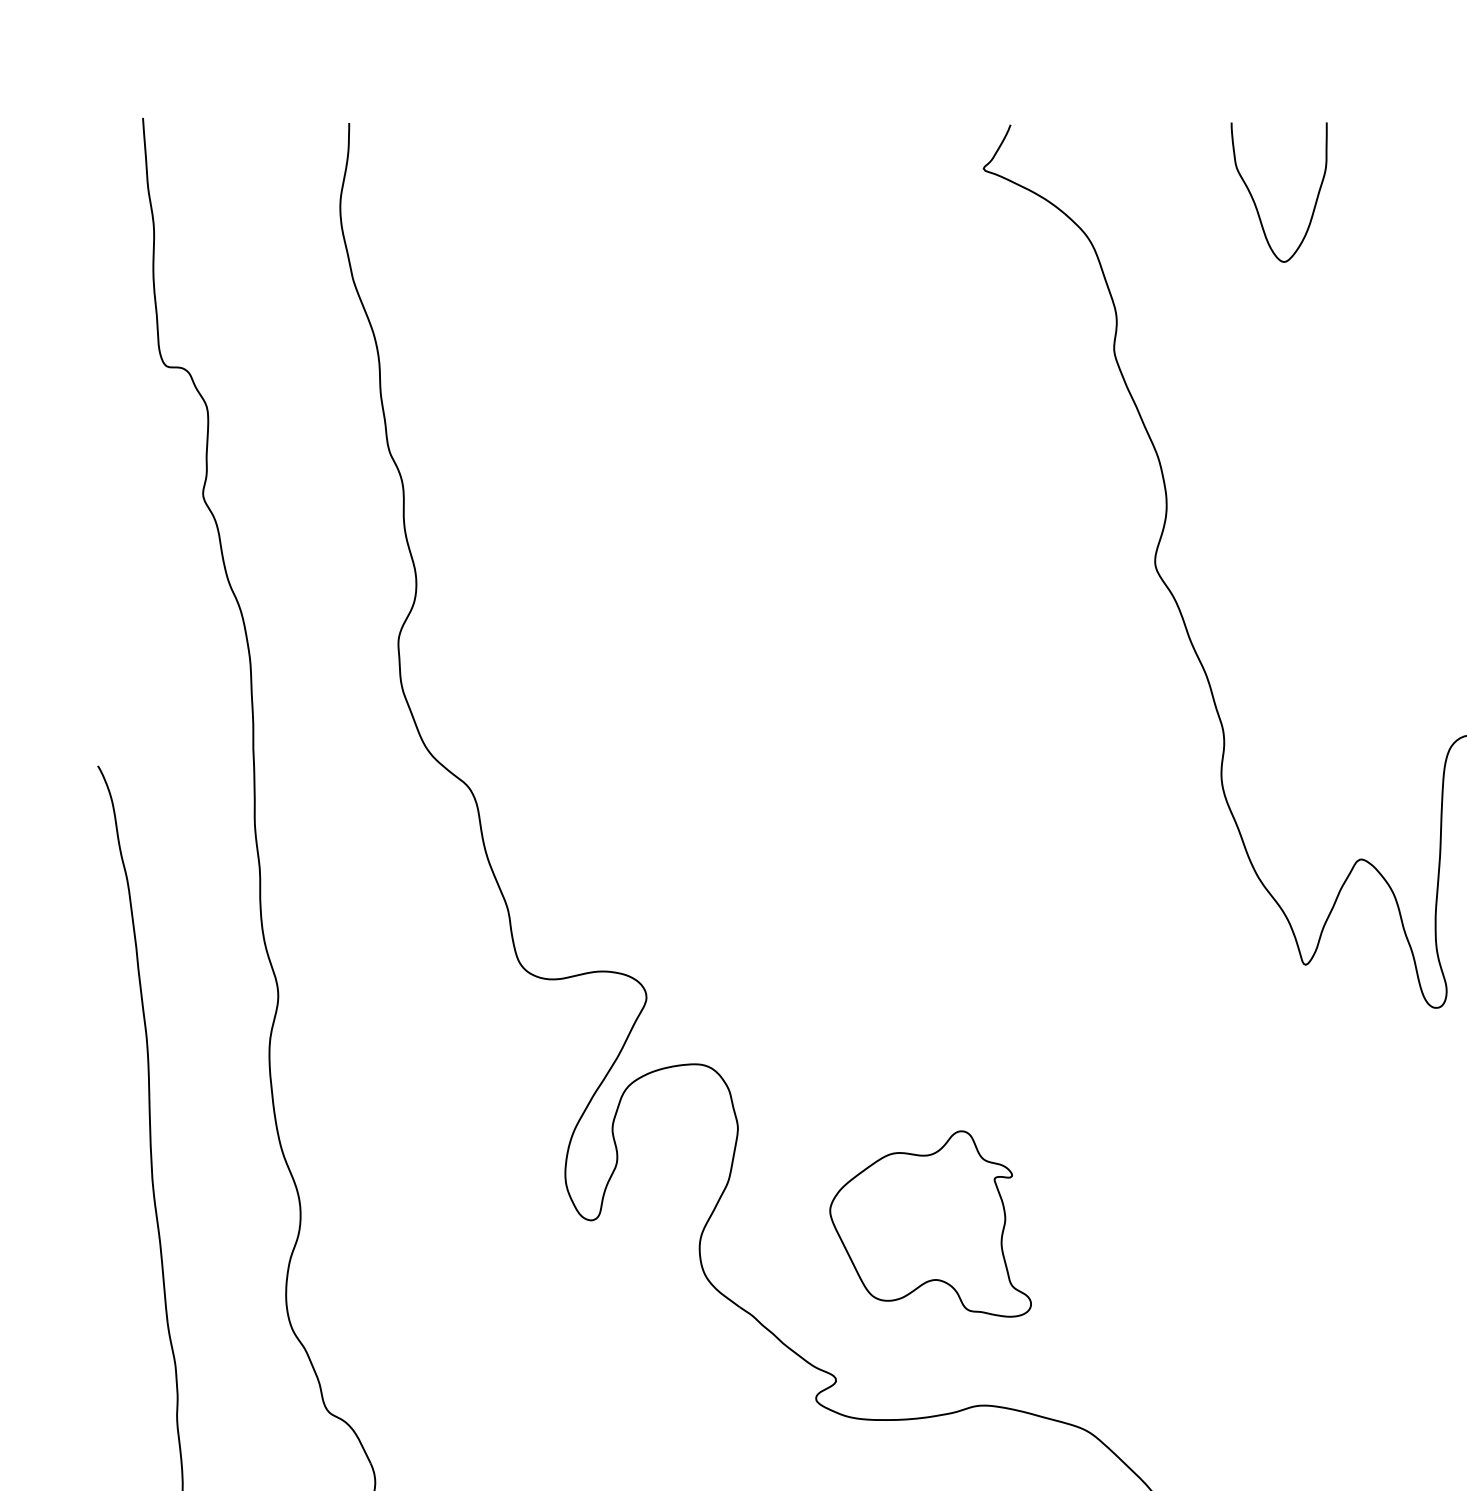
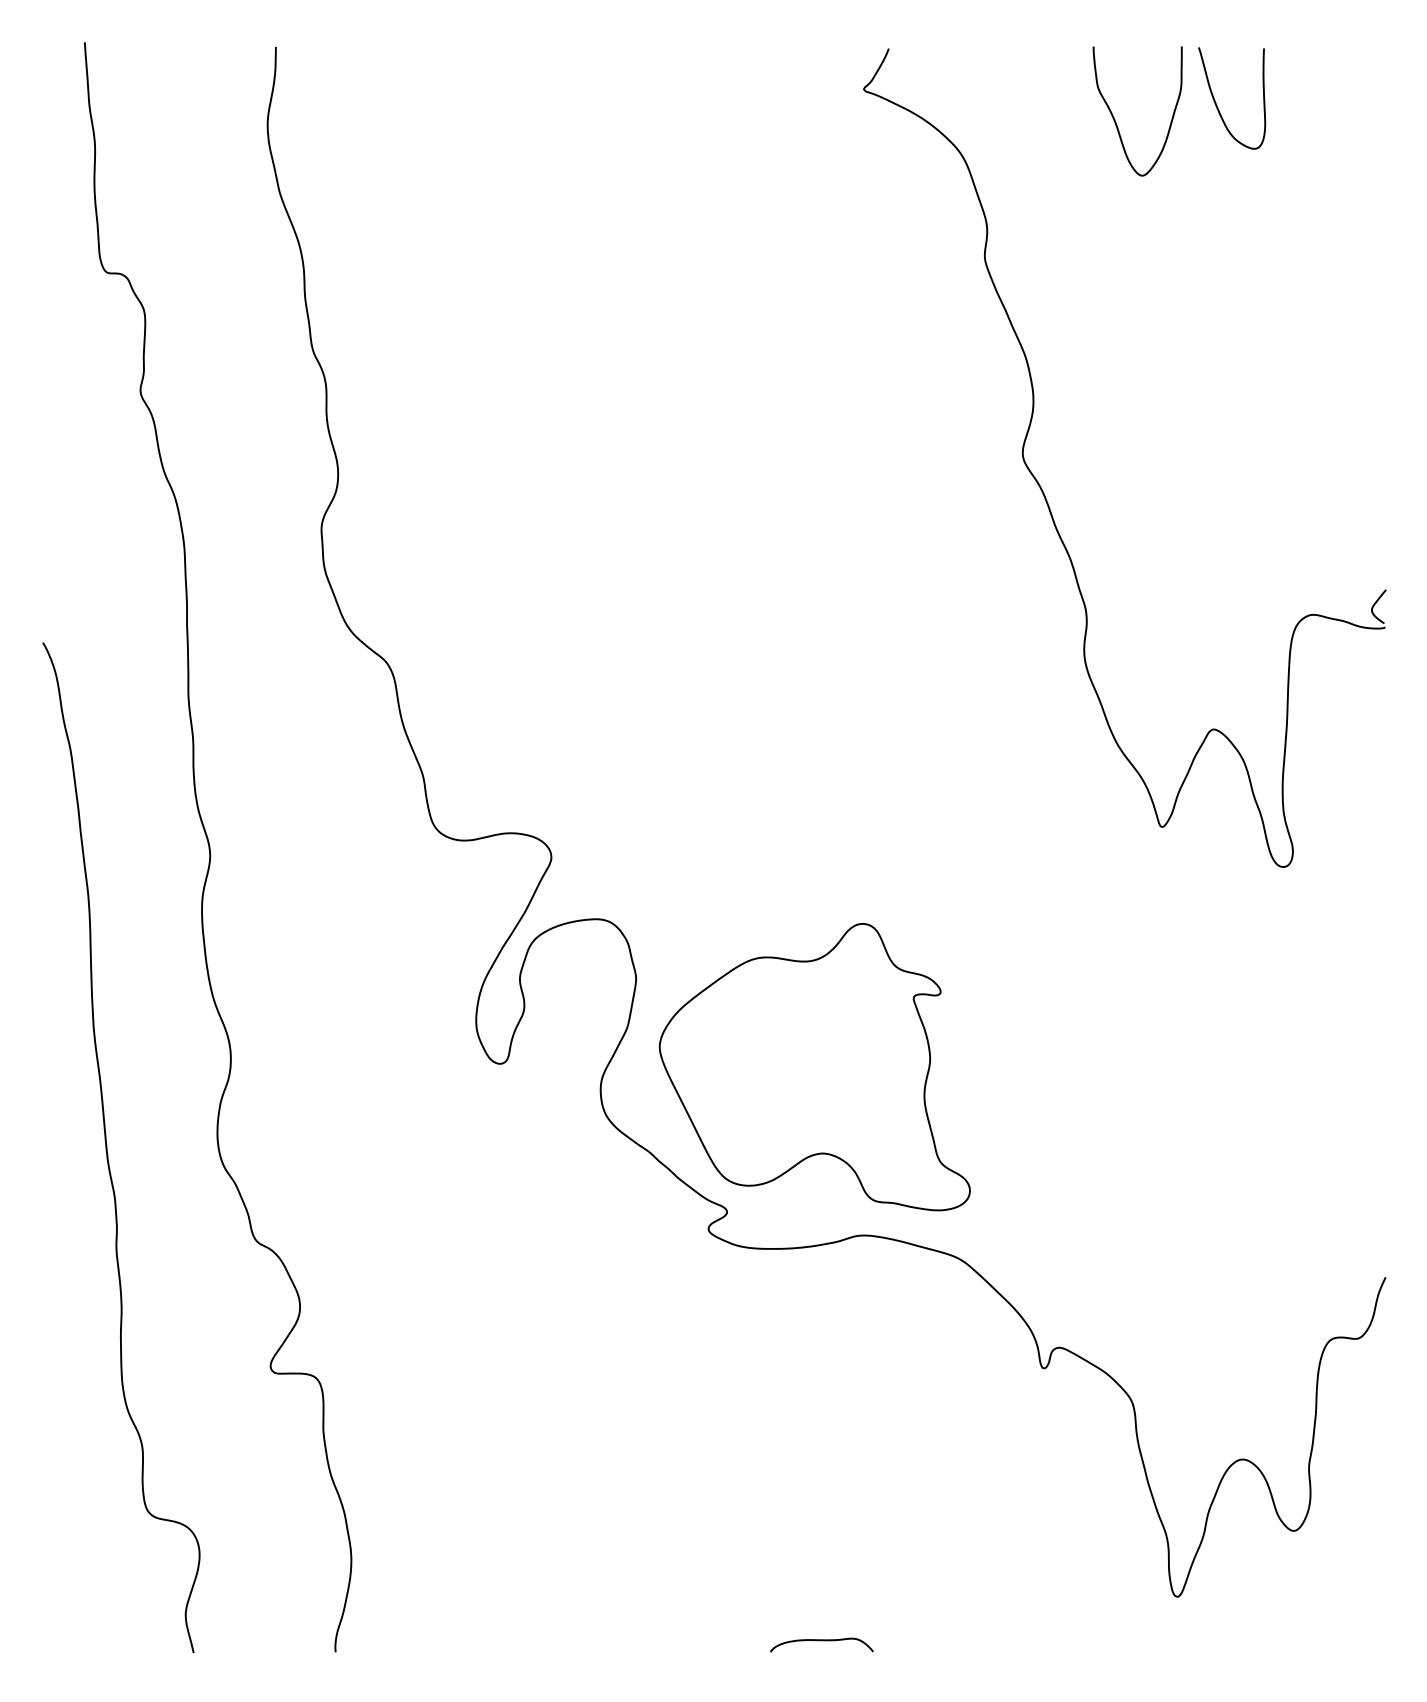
curve: (1364, 182) -> (1216, 102), added
part: (930, 1224) -> (814, 1067), size x1.67

